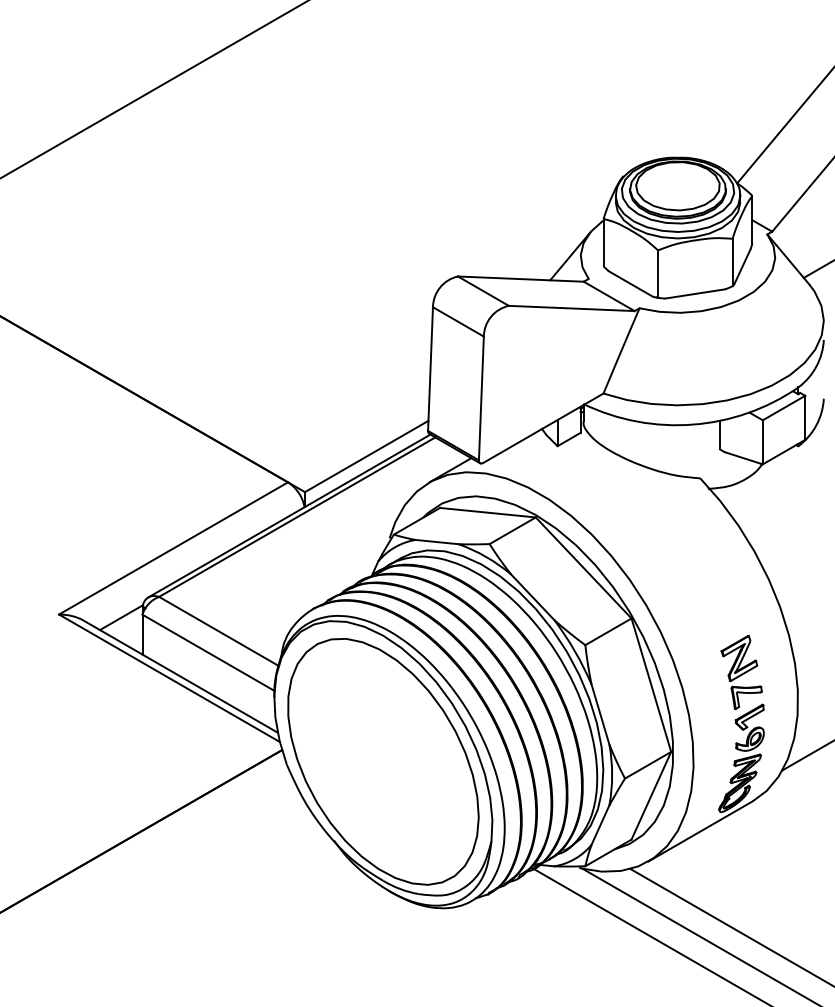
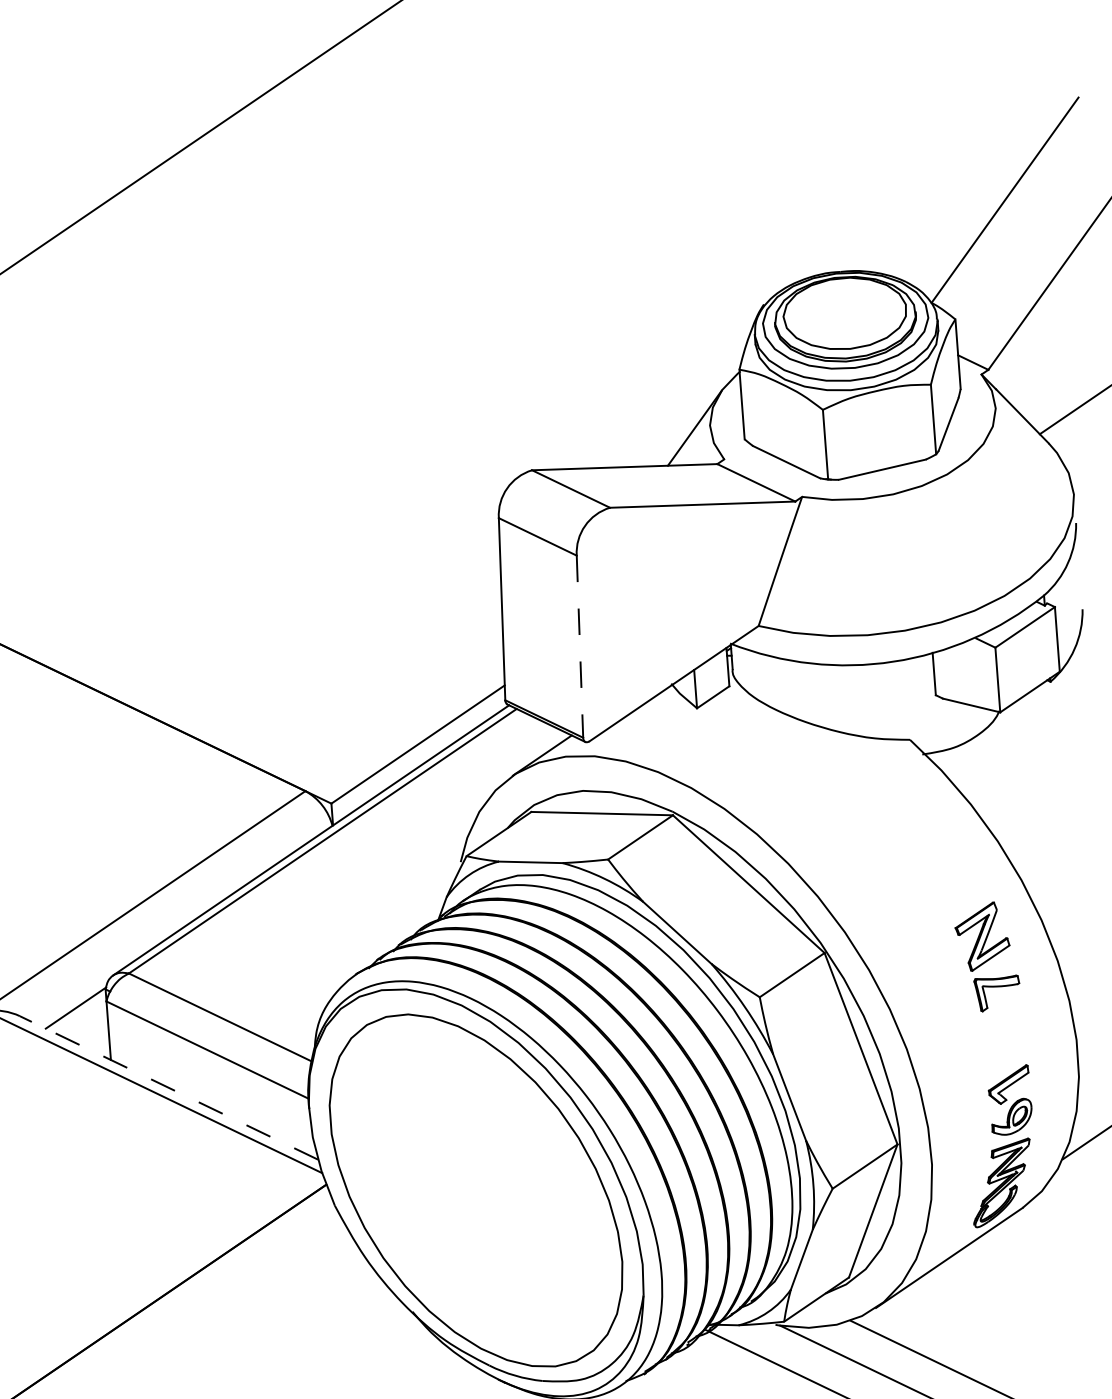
line: (481, 398) -> (580, 646), solid -> dashed
part: (741, 672) -> (987, 957), moved
line: (180, 676) -> (169, 1087), solid -> dashed

